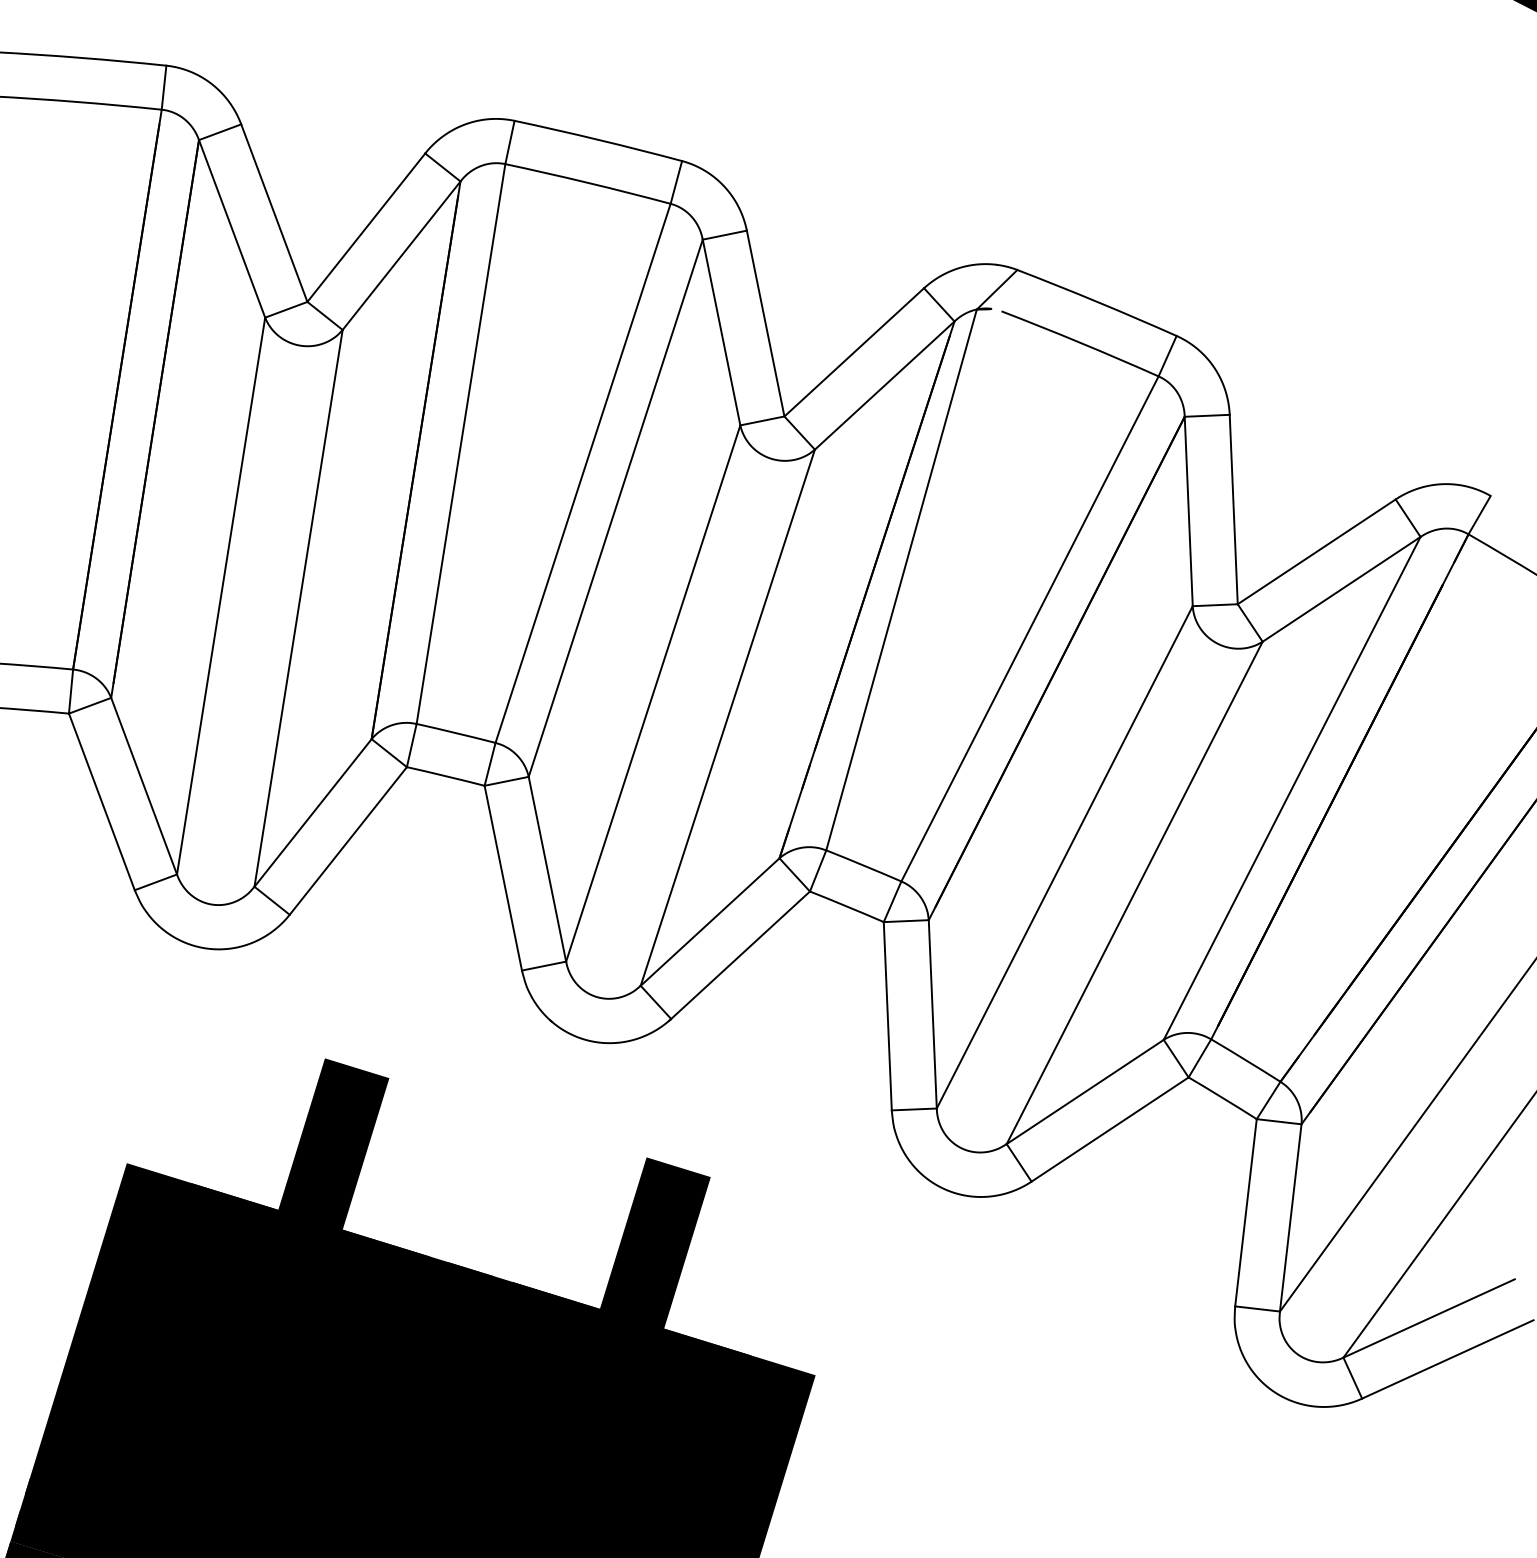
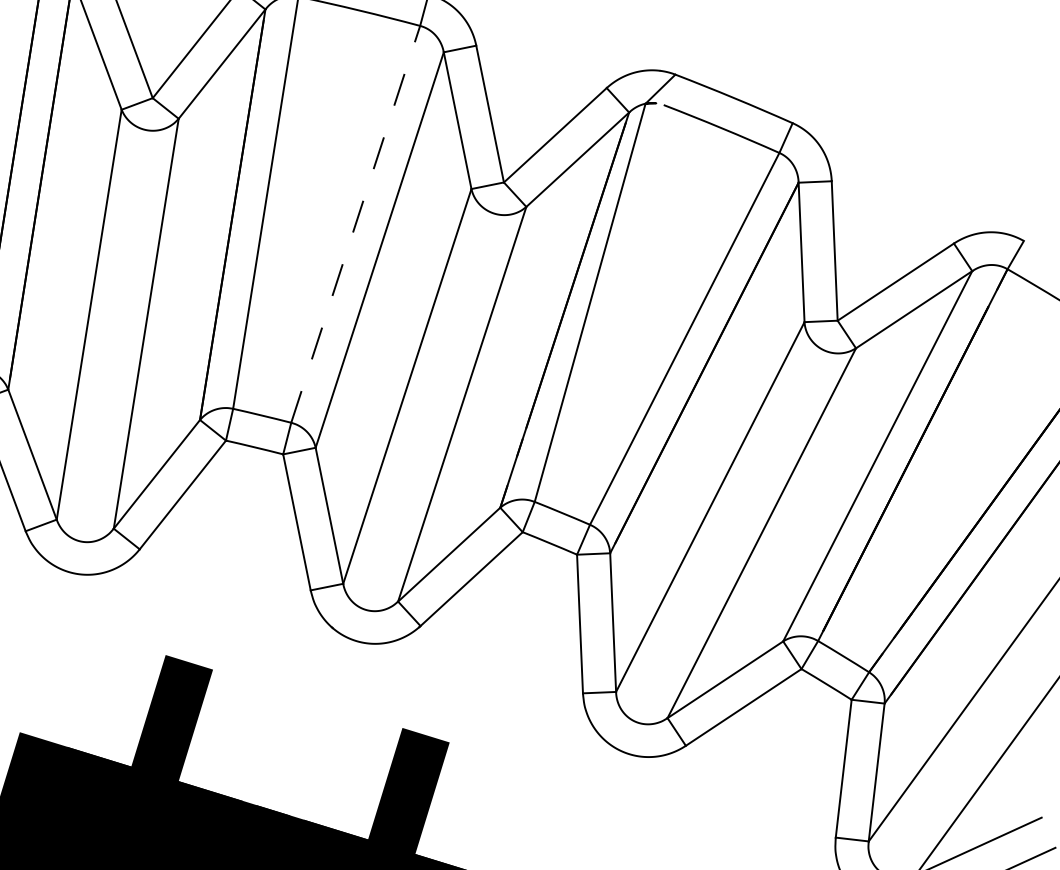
line: (583, 472) -> (356, 223), solid -> dashed

